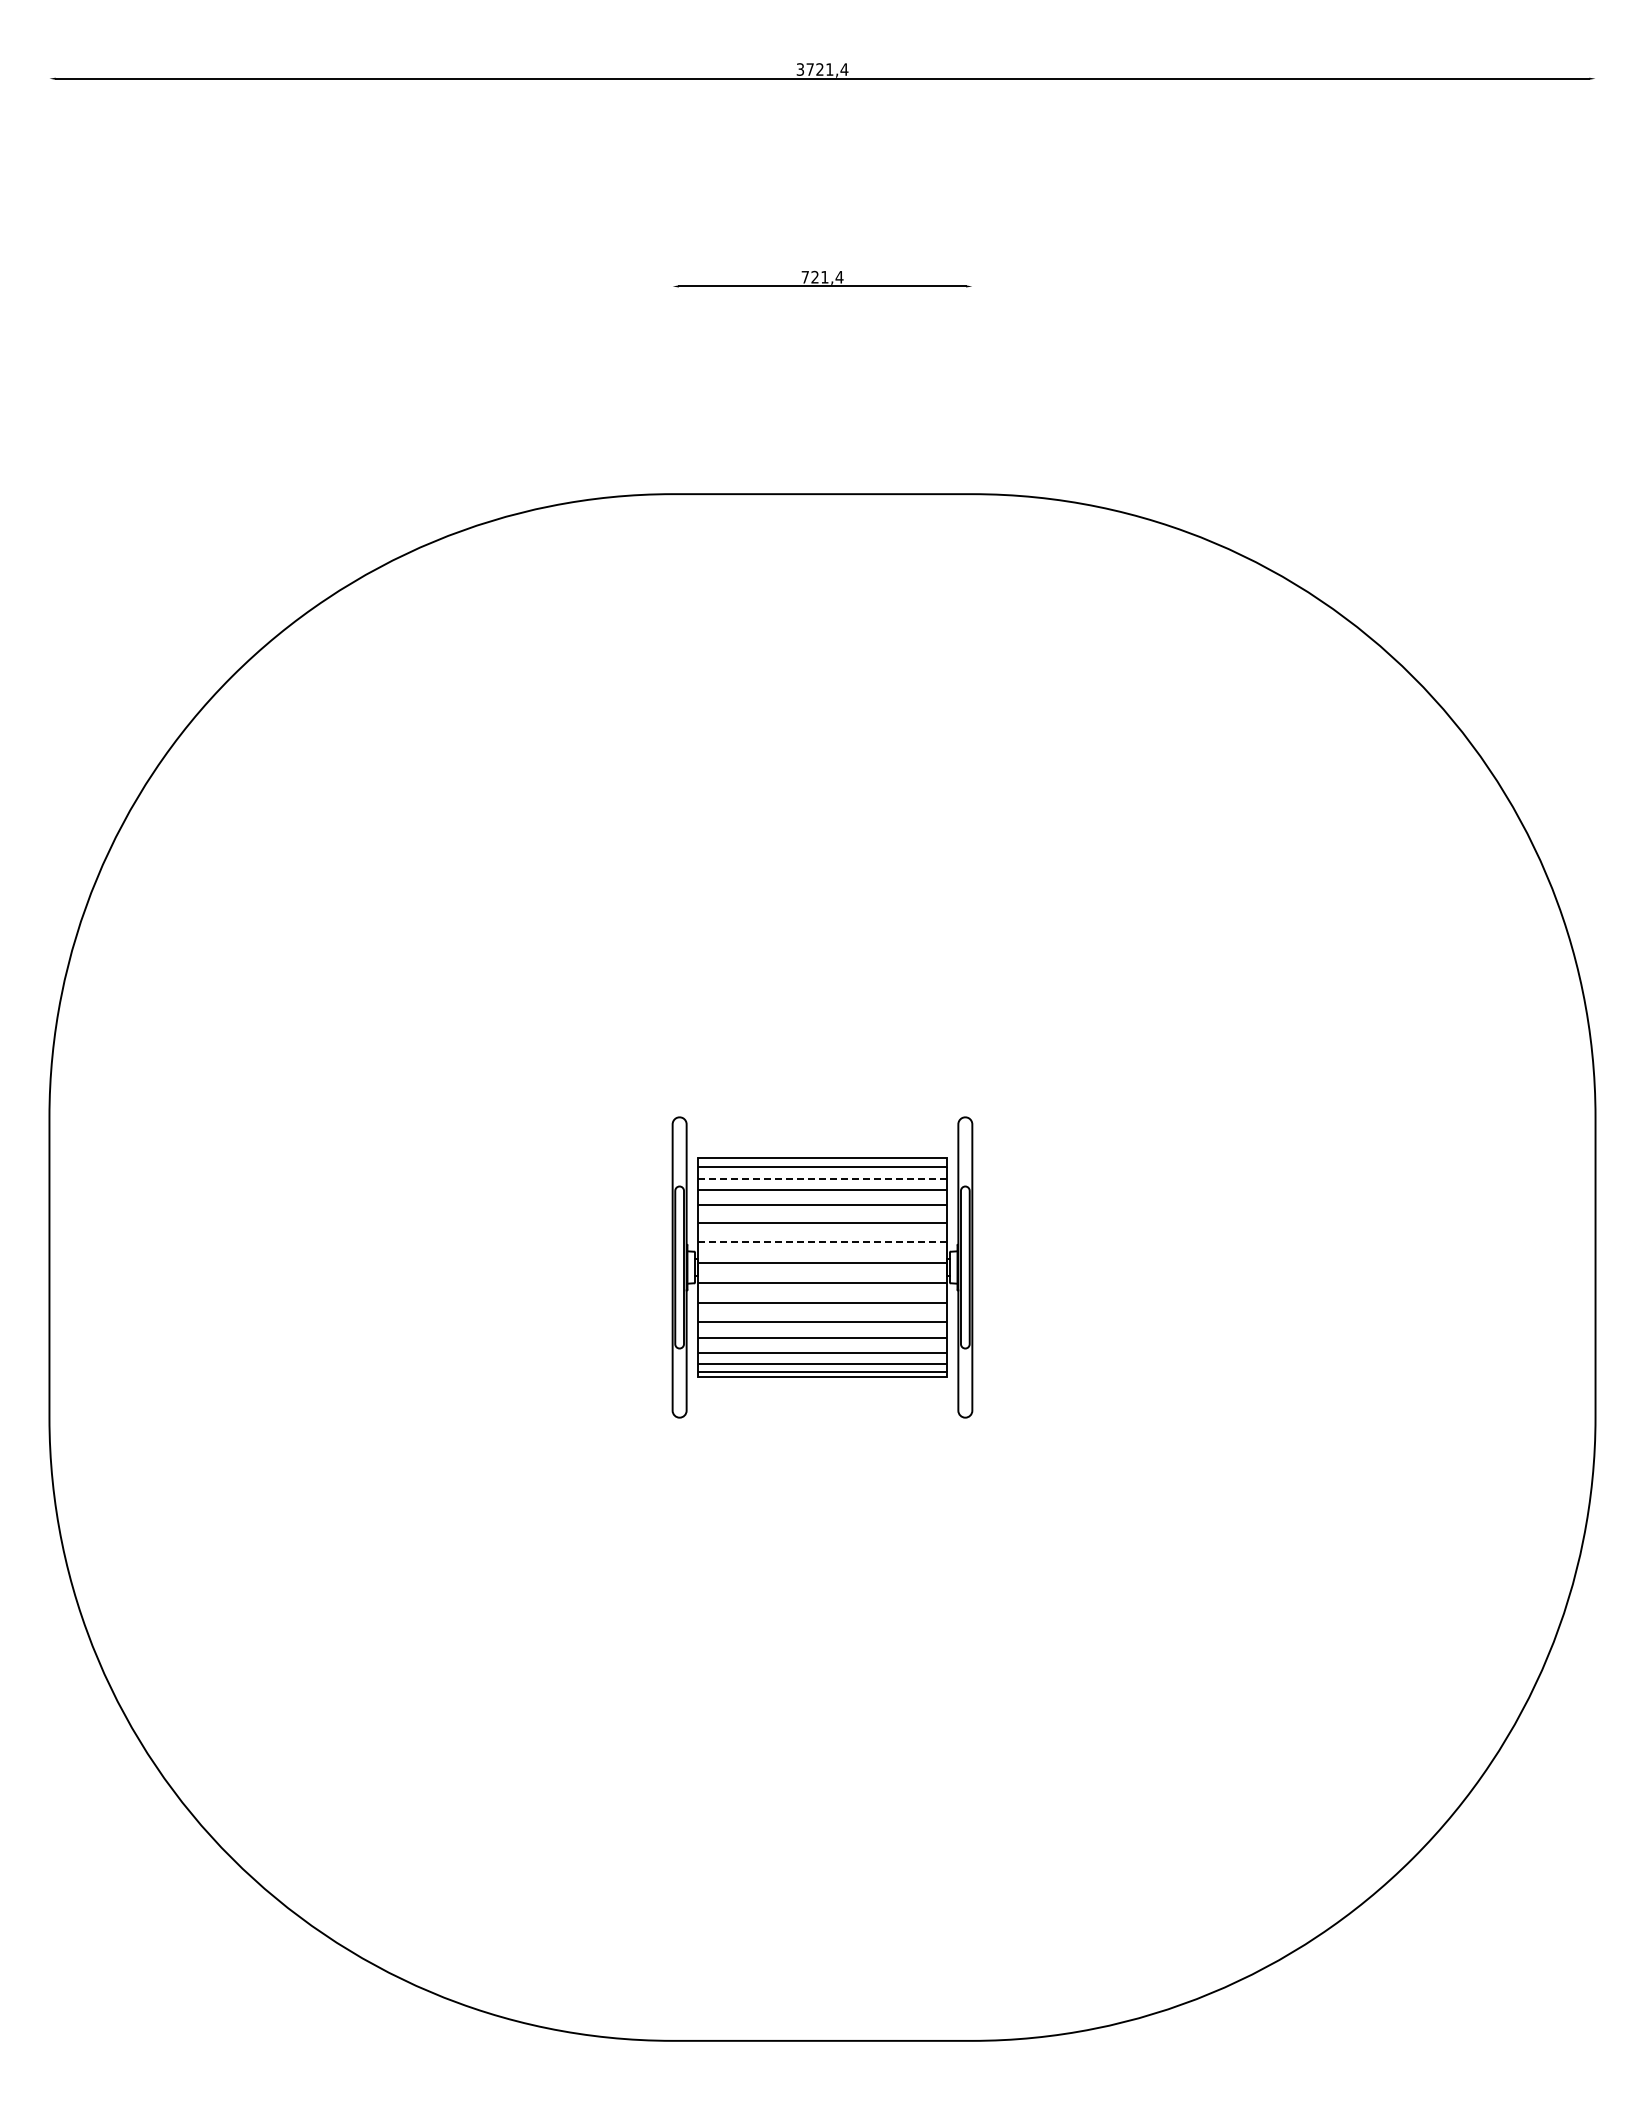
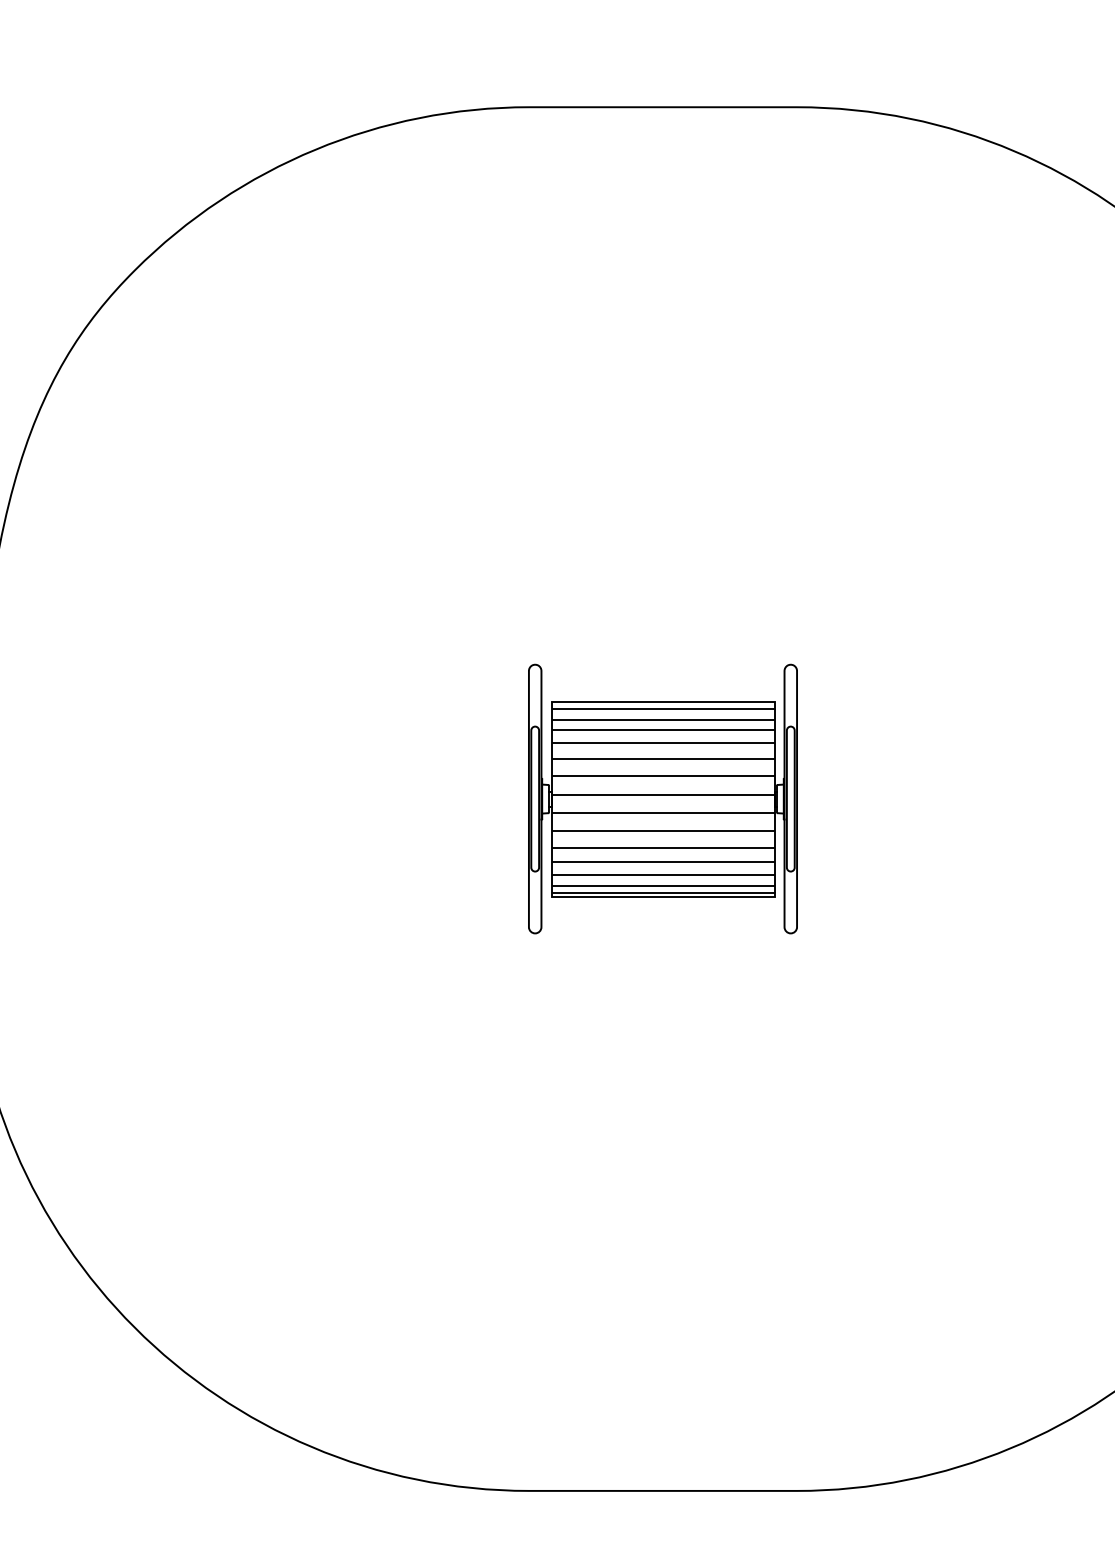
line: (822, 1178) -> (663, 719), dashed -> solid
line: (822, 1242) -> (663, 776), dashed -> solid

